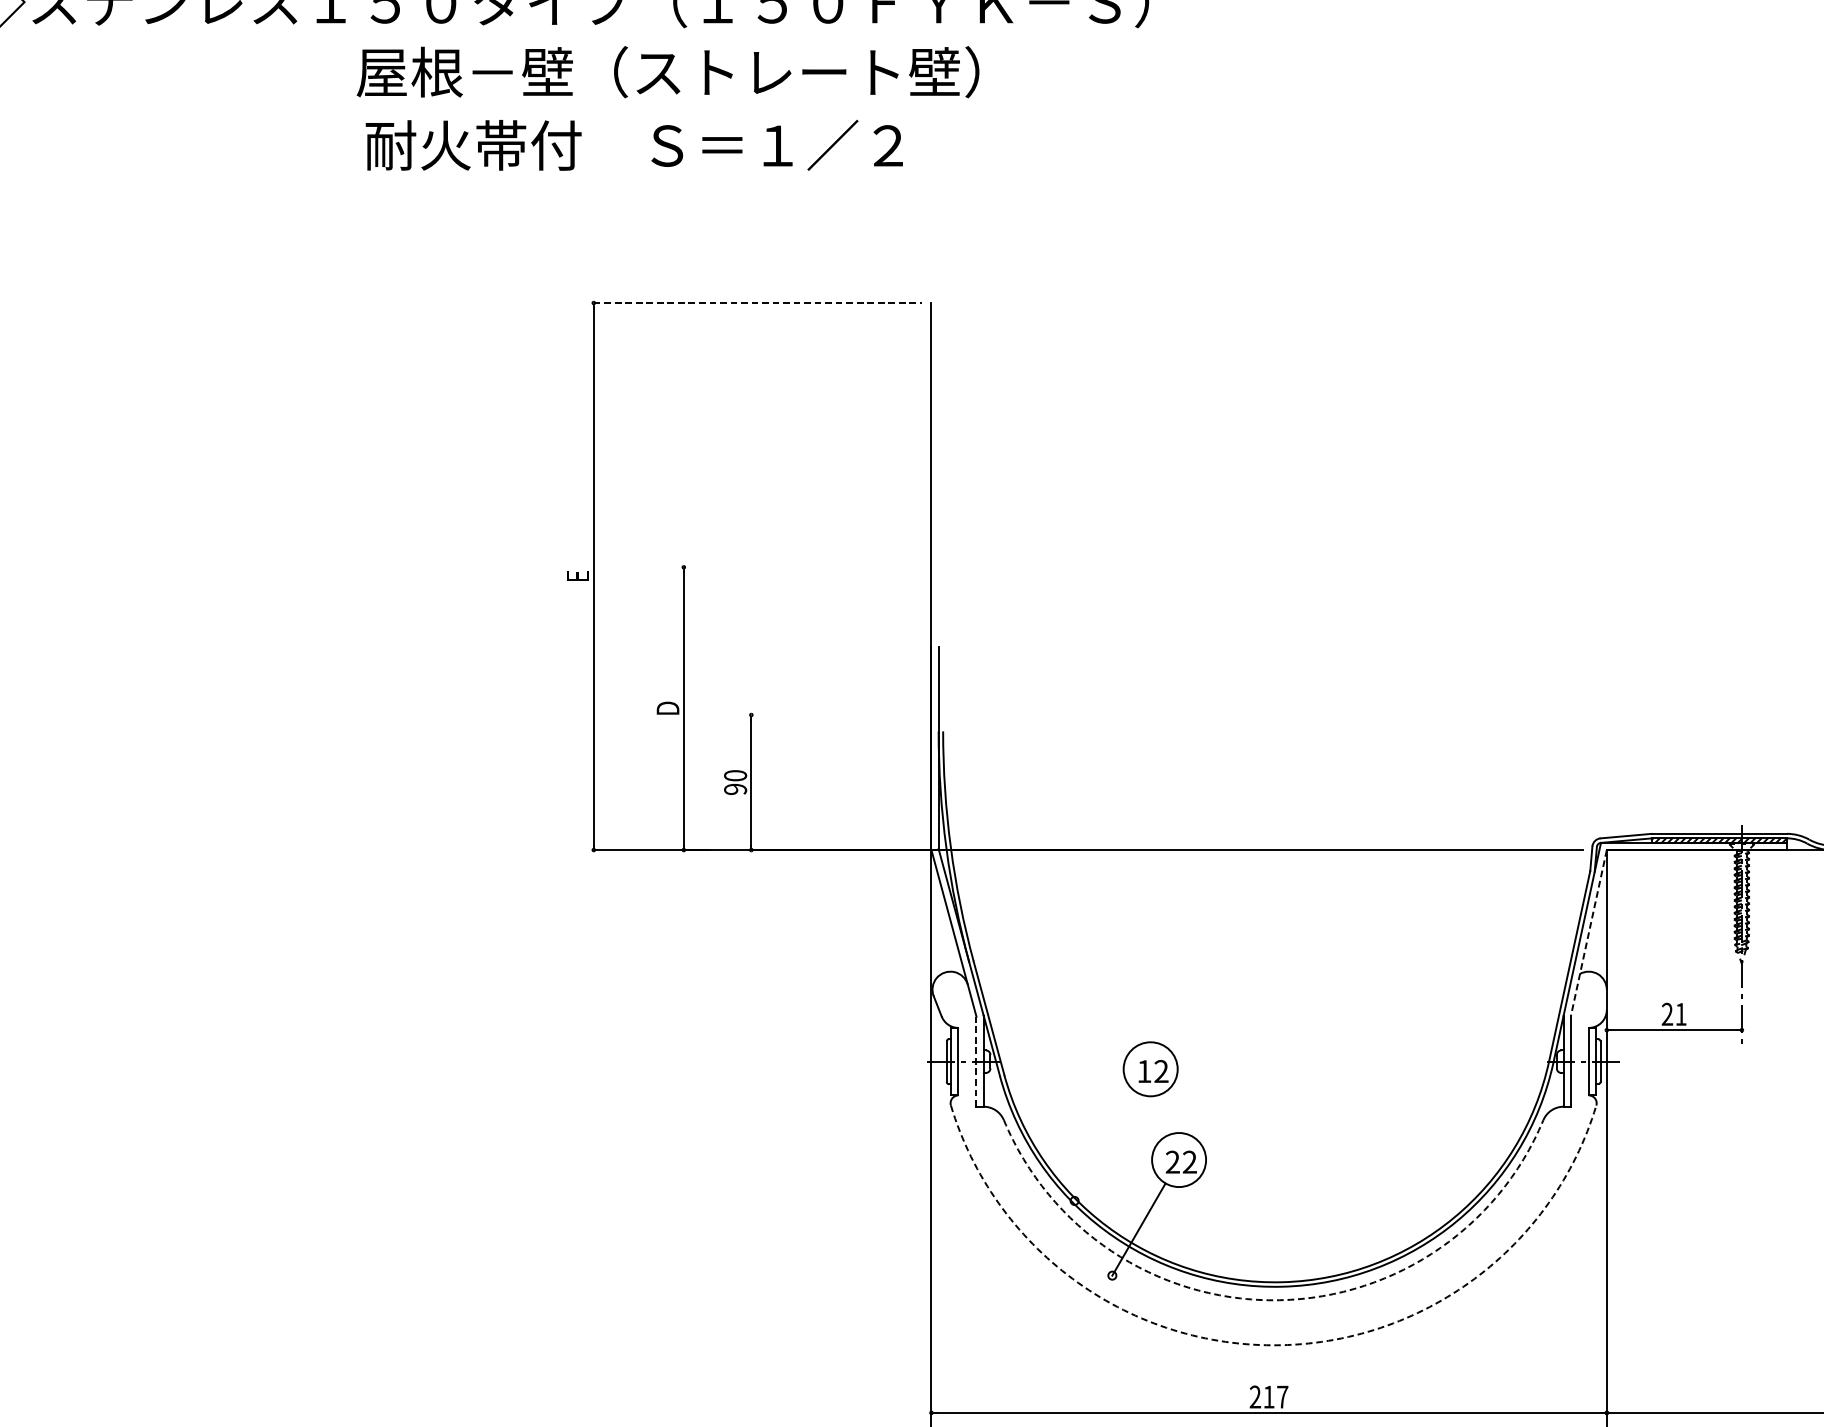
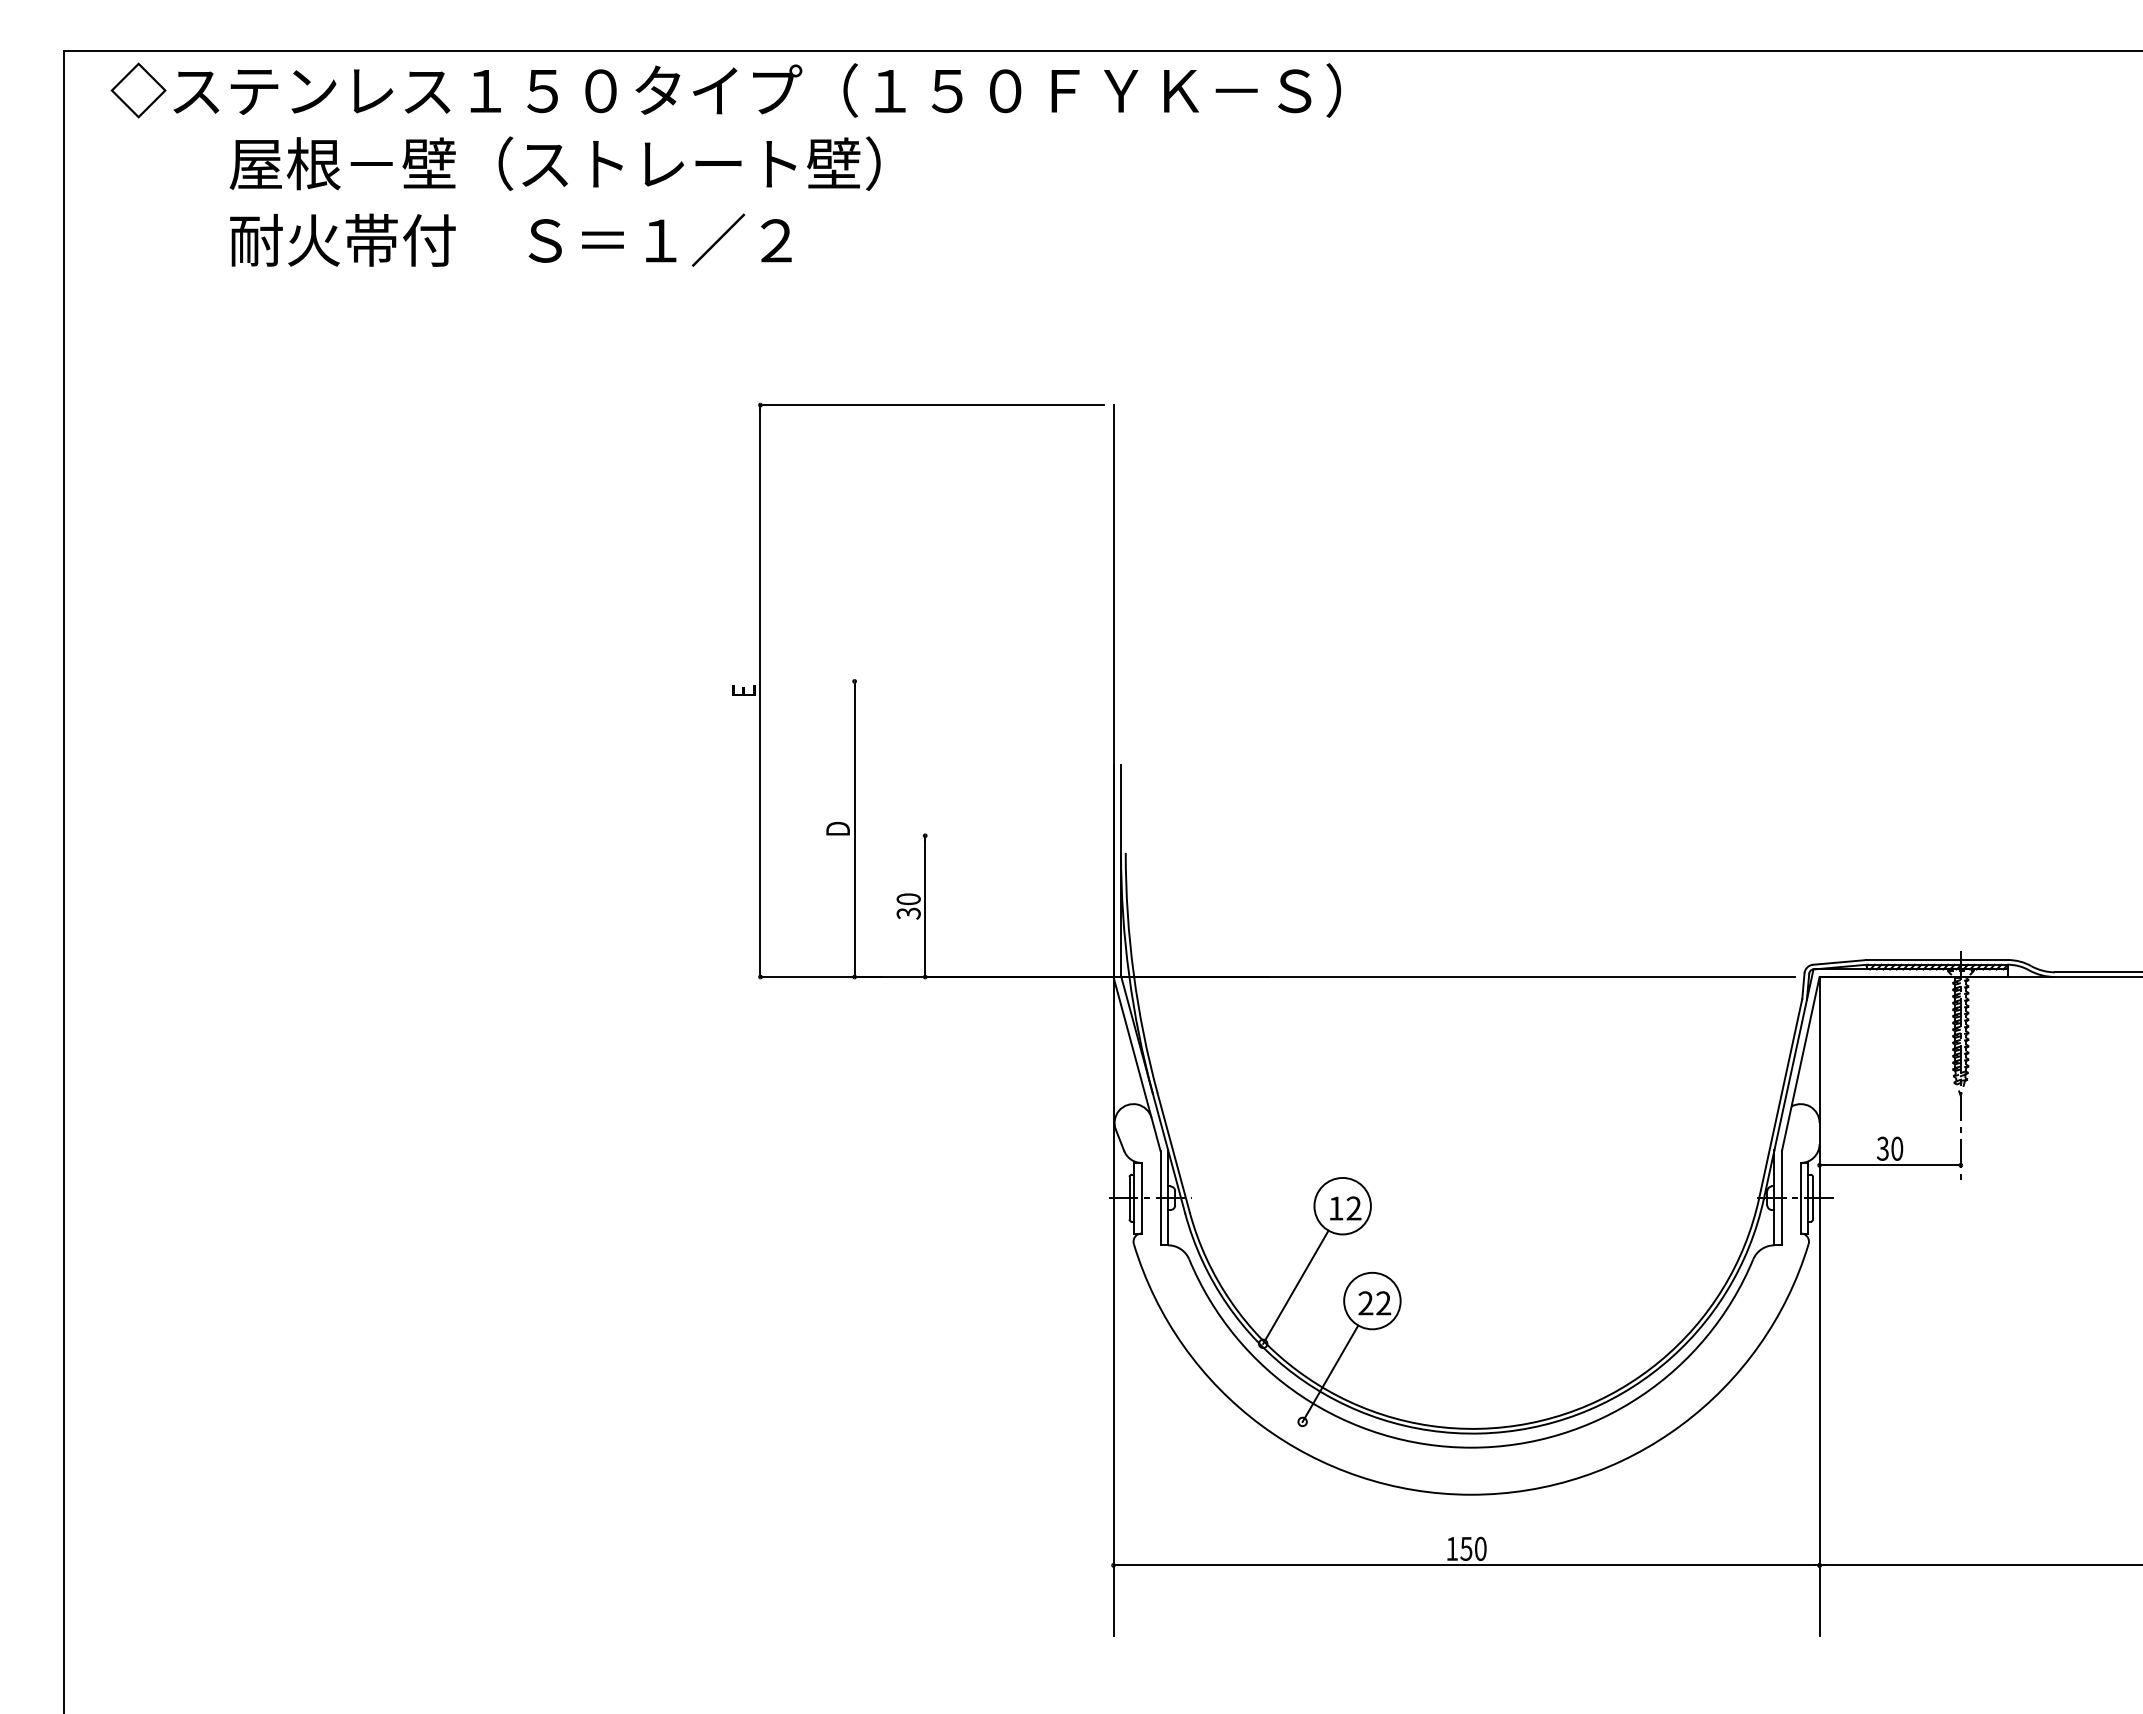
text: (667, 71) -> (554, 163), moved
text: (633, 144) -> (510, 239), moved
line: (758, 303) -> (932, 405), dashed -> solid
text: (735, 789) -> (908, 913), 90 -> 30
line: (1588, 933) -> (1800, 1064), dashed -> solid
text: (1673, 1014) -> (1889, 1148), 21 -> 30
line: (976, 1060) -> (1160, 1197), dashed -> solid
line: (1105, 1146) -> (1295, 1286), added
arc: (1273, 1300) -> (1471, 1447), dashed -> solid
arc: (1273, 1345) -> (1471, 1494), dashed -> solid
text: (1269, 1396) -> (1466, 1548), 217 -> 150

